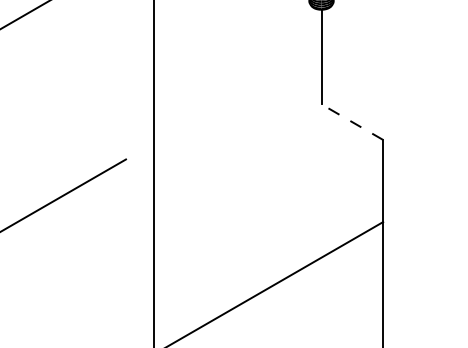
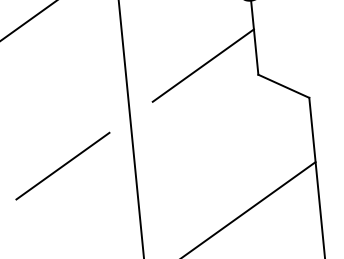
line: (252, 85) -> (202, 65), added
line: (352, 122) -> (283, 86), dashed -> solid

